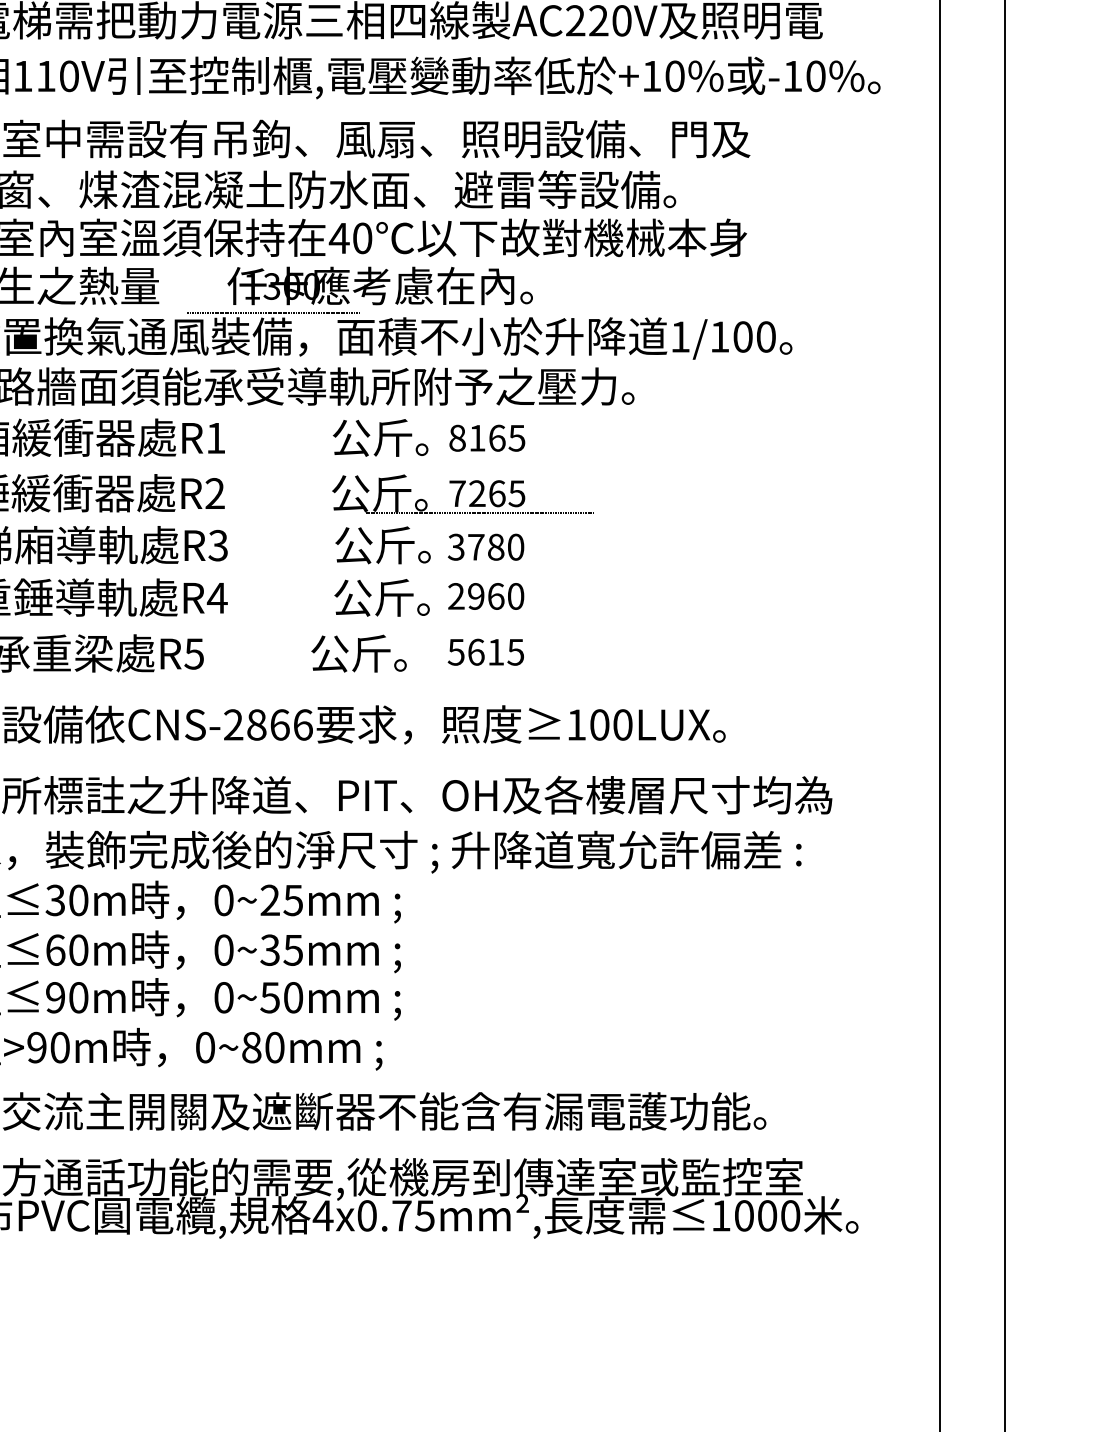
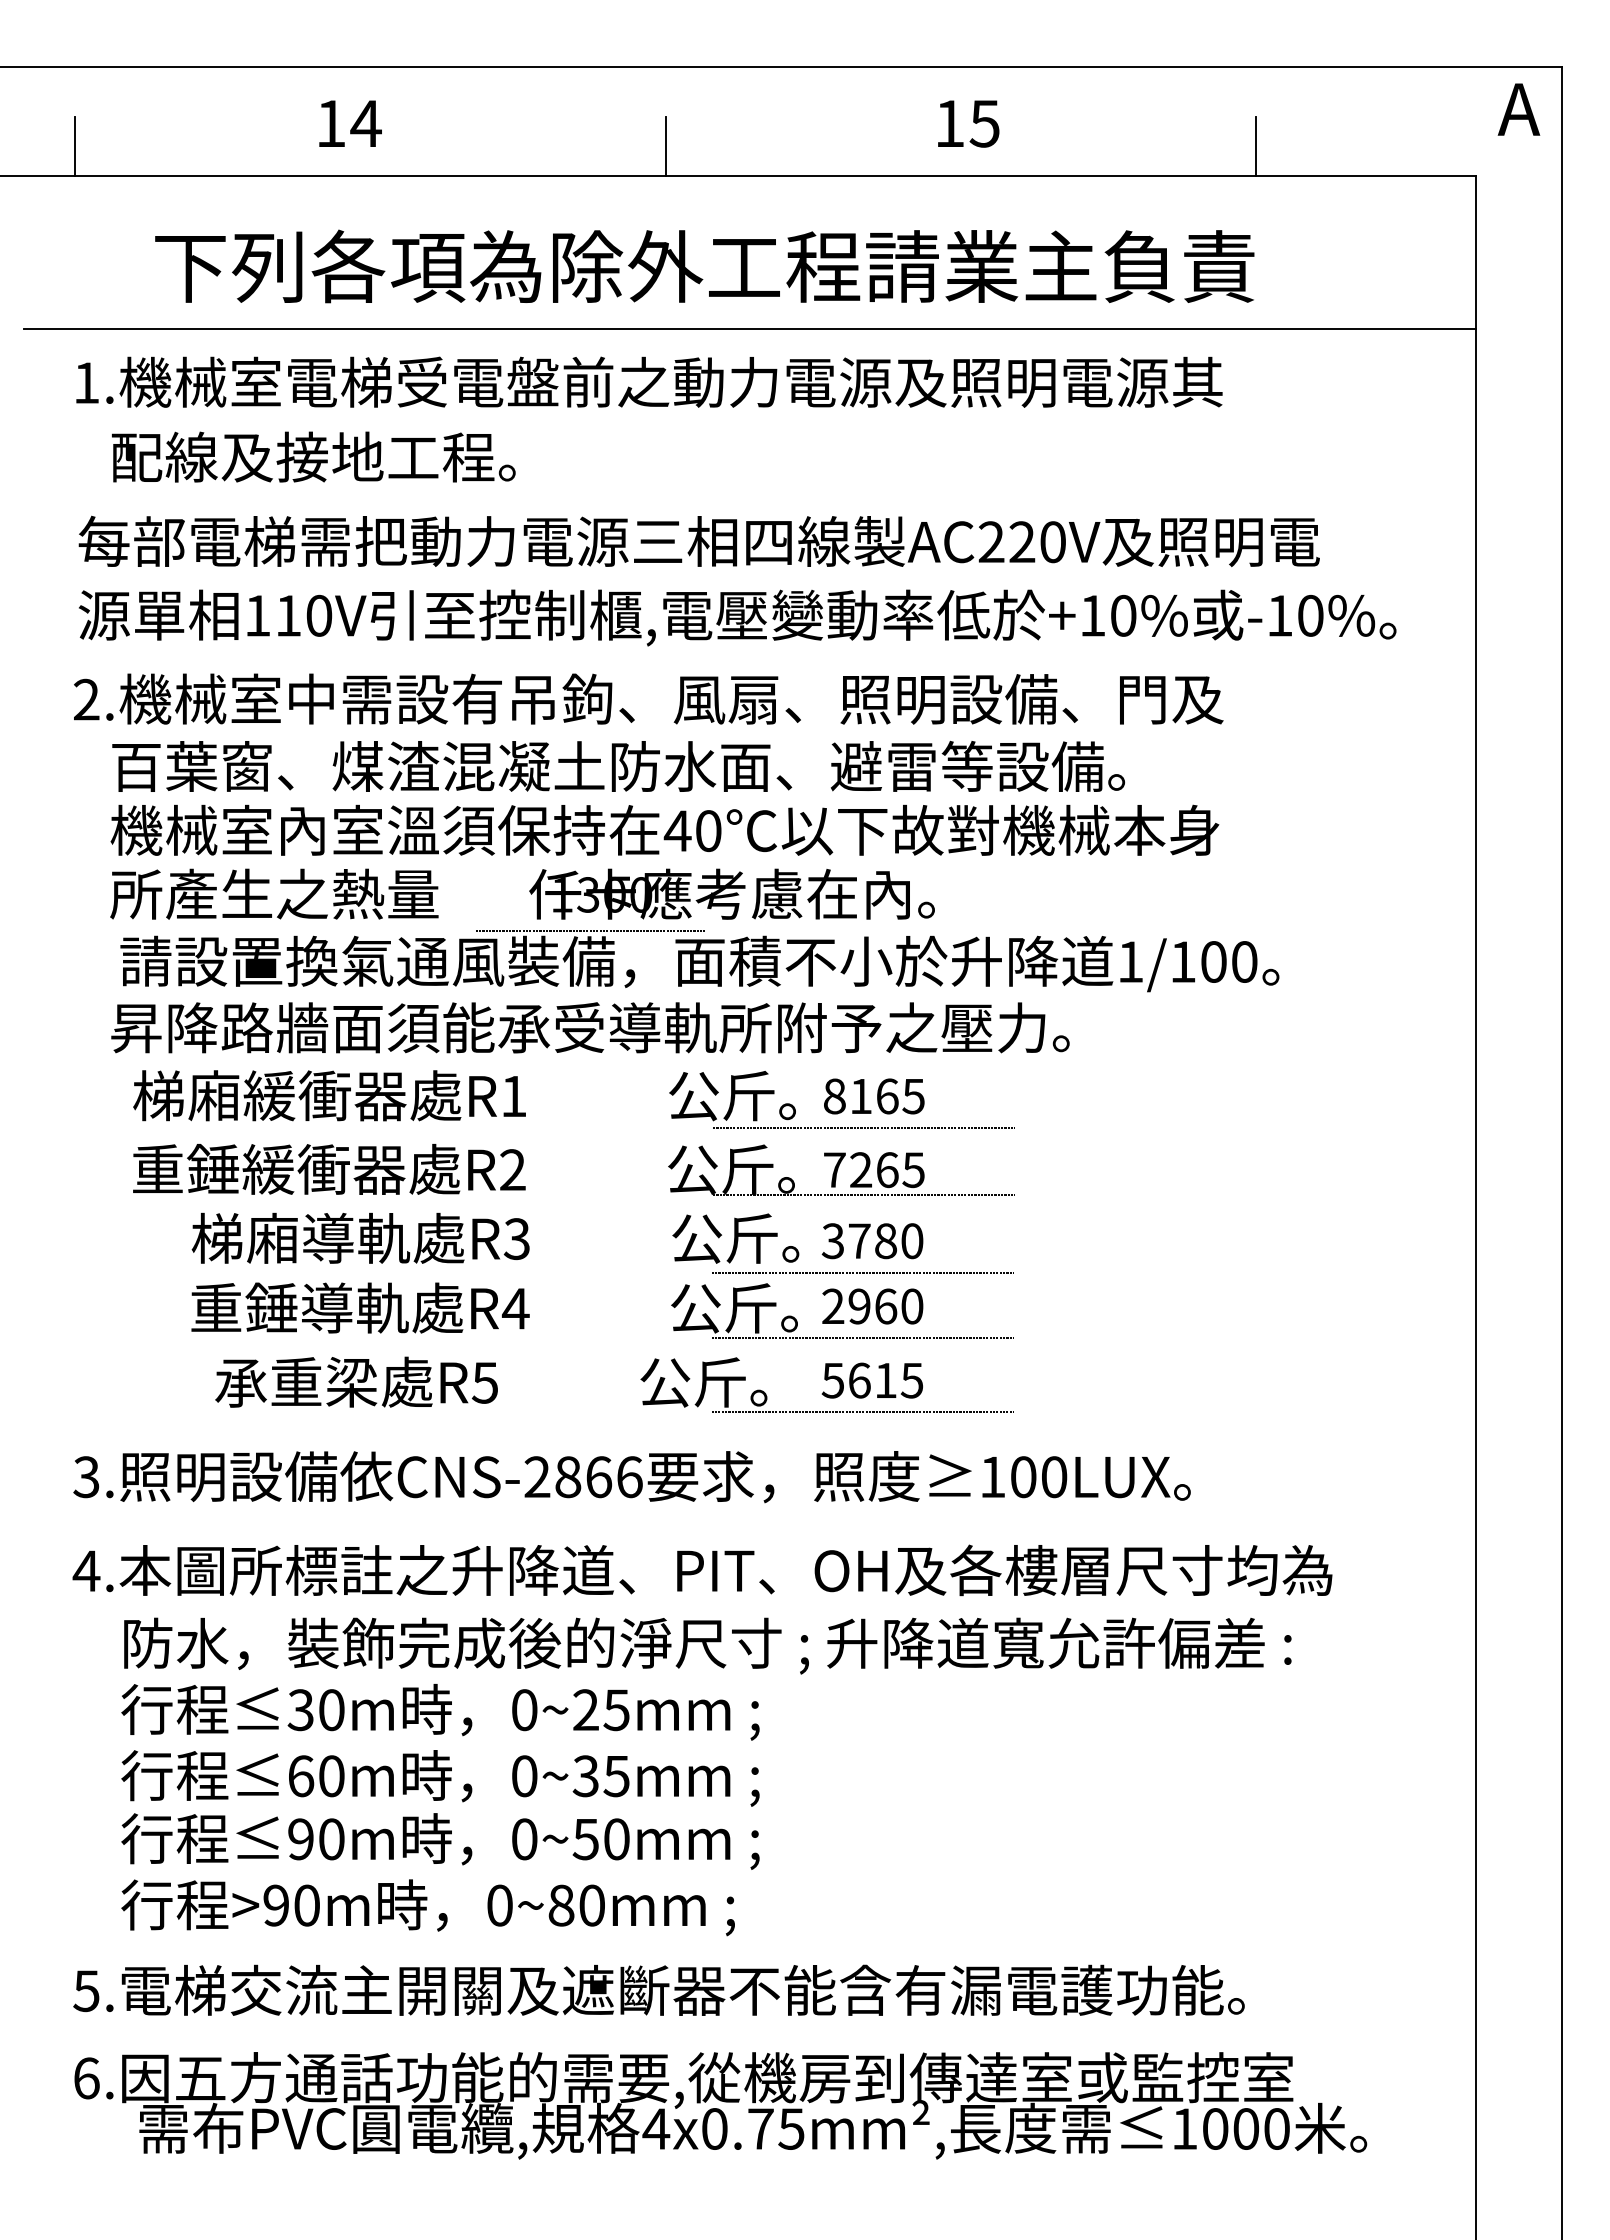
line: (479, 462) -> (864, 1128), added
line: (478, 571) -> (862, 1273), added
line: (478, 620) -> (862, 1338), added
line: (478, 676) -> (862, 1412), added

